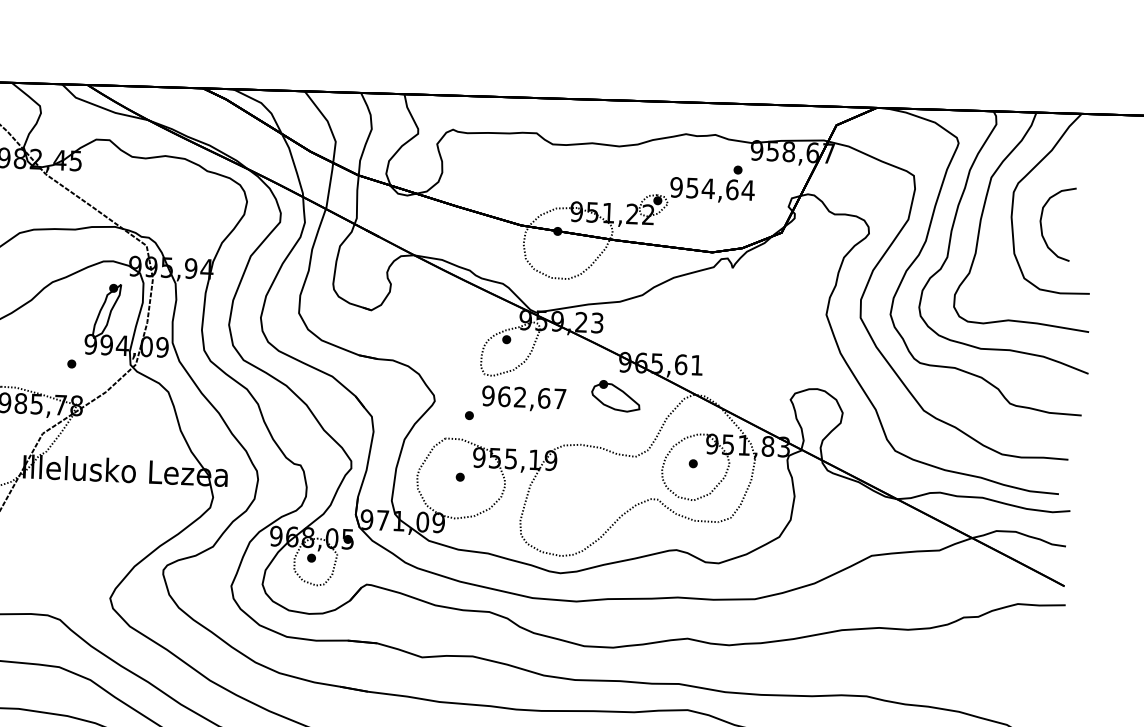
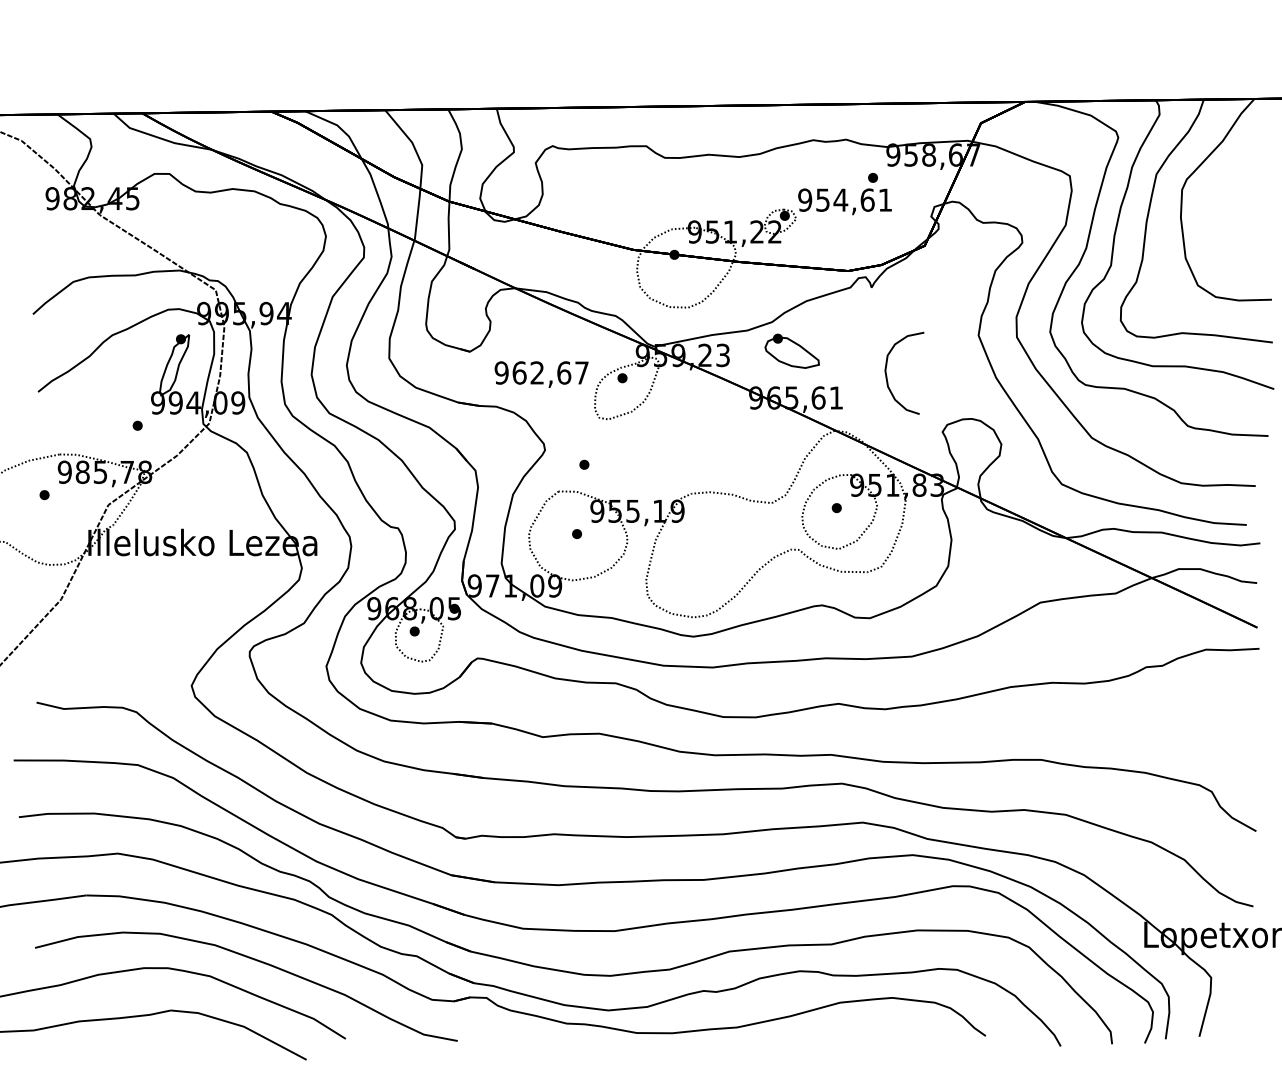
text: (748, 189) -> (885, 199), 954,64 -> 954,61
curve: (1042, 225) -> (887, 375), moved
part: (615, 395) -> (791, 350), moved
text: (523, 398) -> (541, 374), moved

